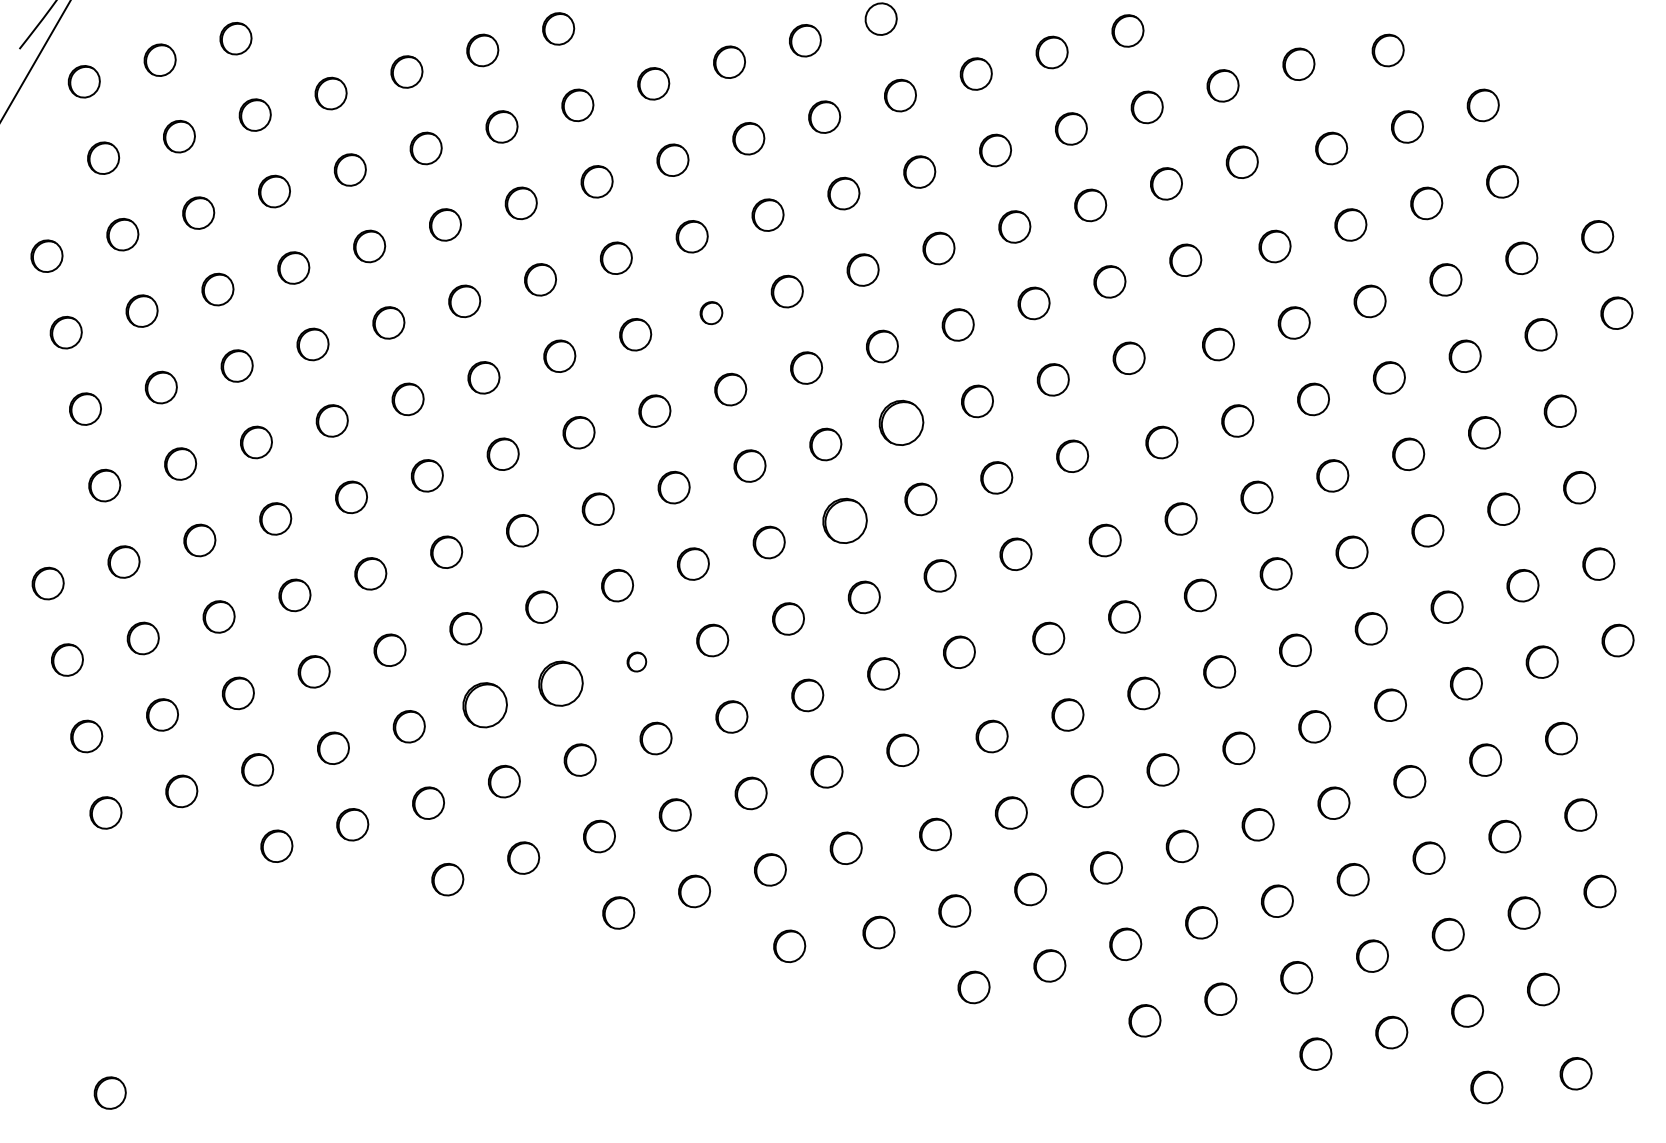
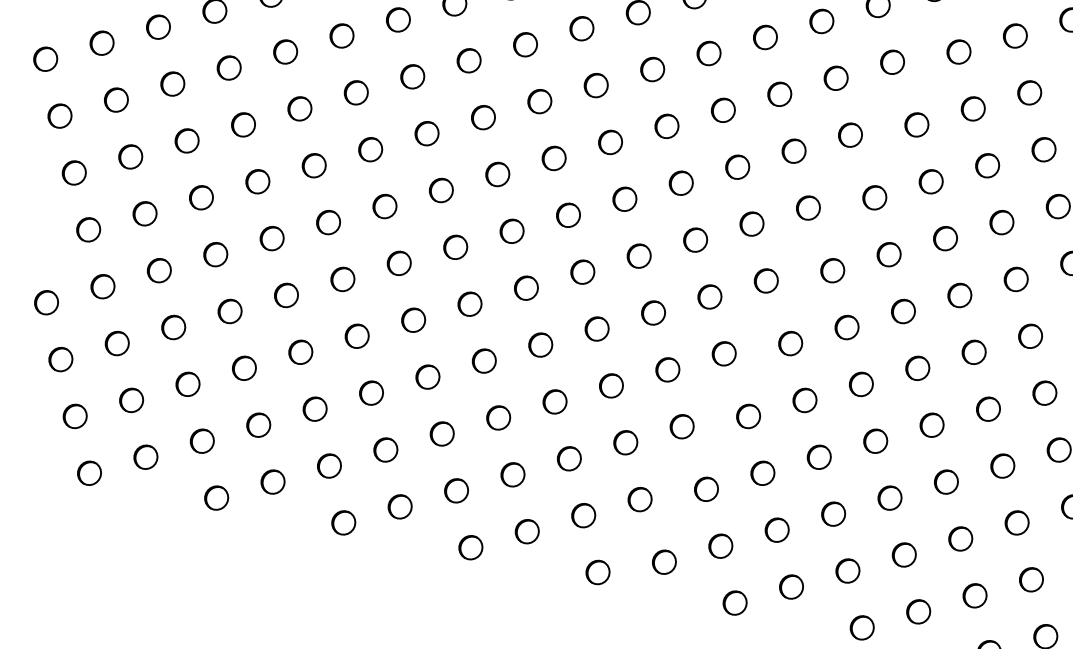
part: (711, 312) -> (539, 101), size x1.43
part: (901, 422) -> (681, 182), size x0.71
part: (844, 520) -> (638, 255), size x0.71
part: (636, 661) -> (484, 360), size x1.67
part: (560, 683) -> (427, 377), size x0.71
part: (484, 704) -> (371, 392), size x0.71

